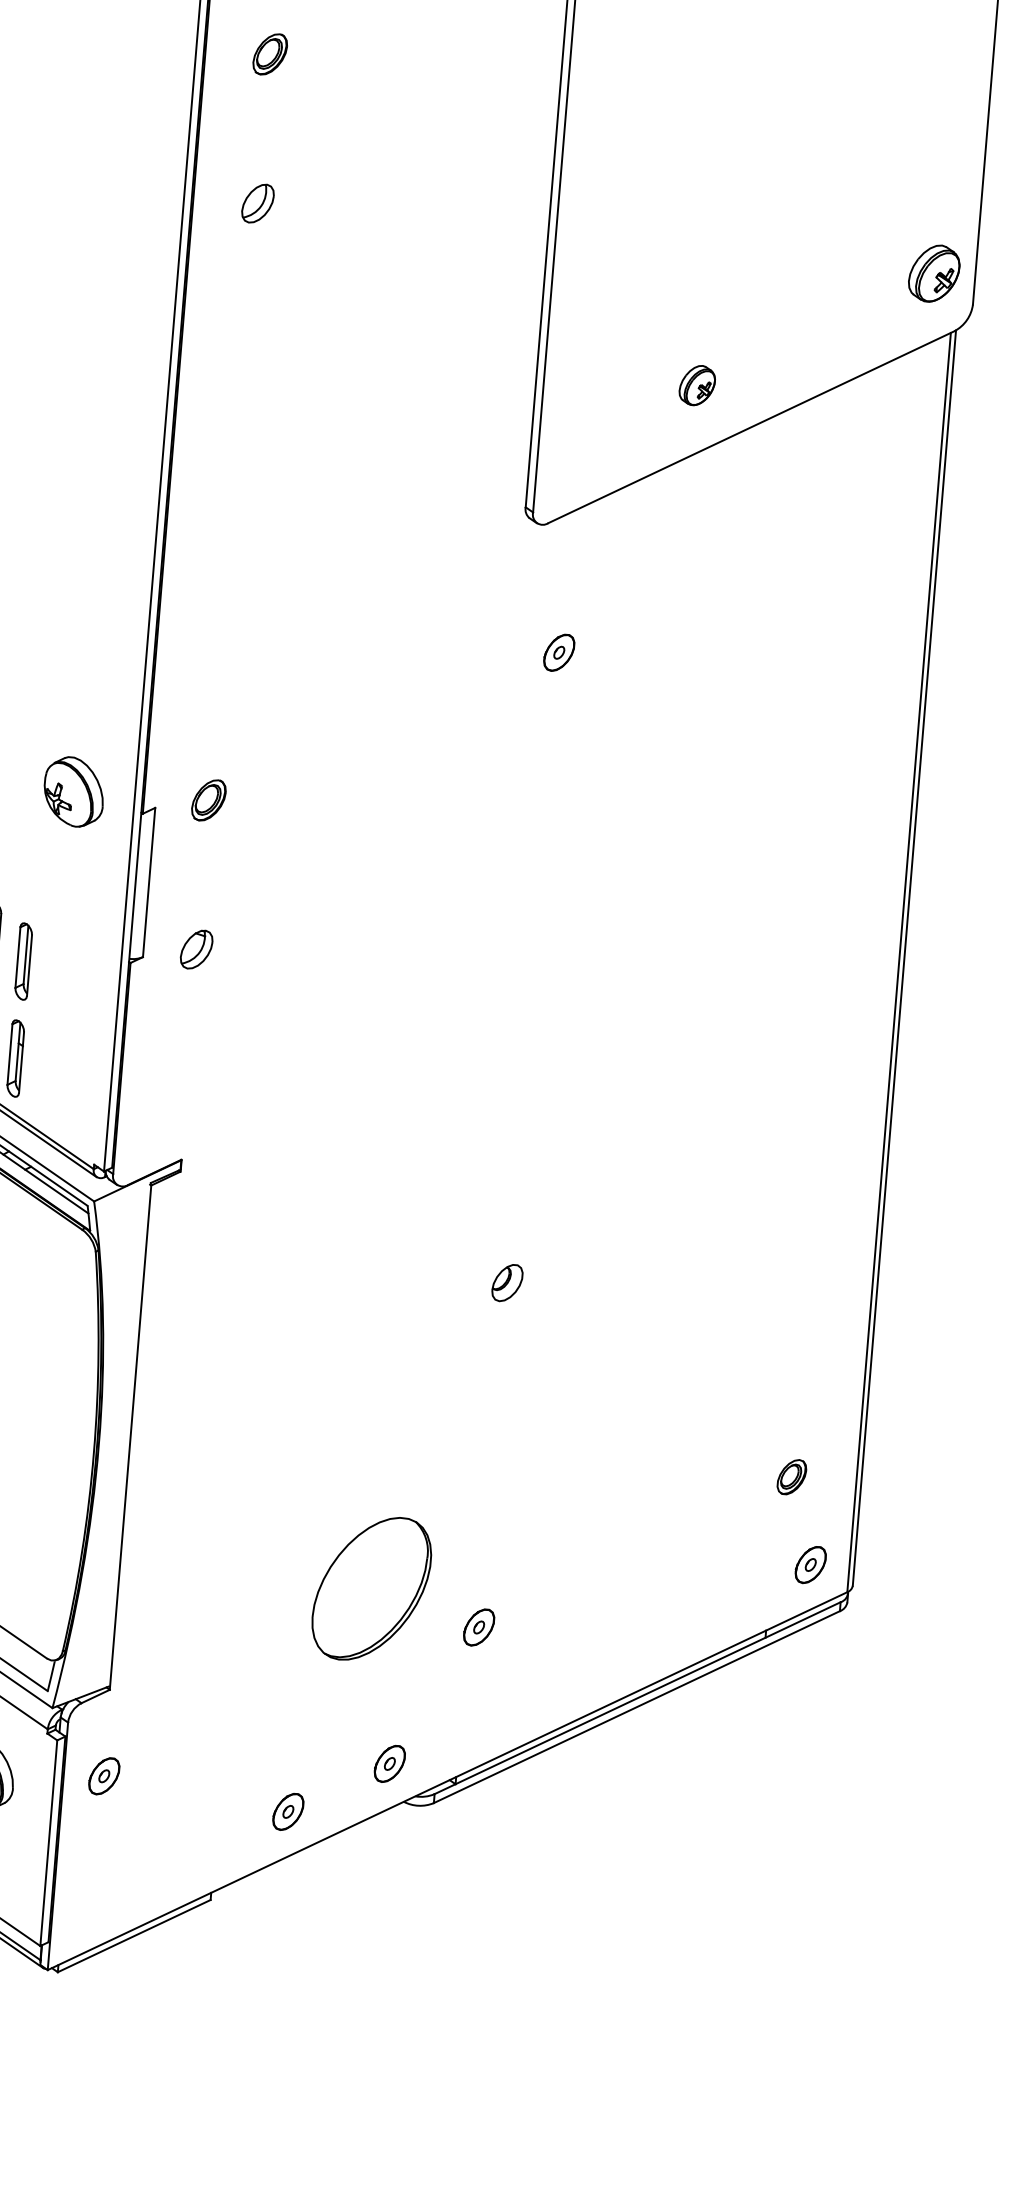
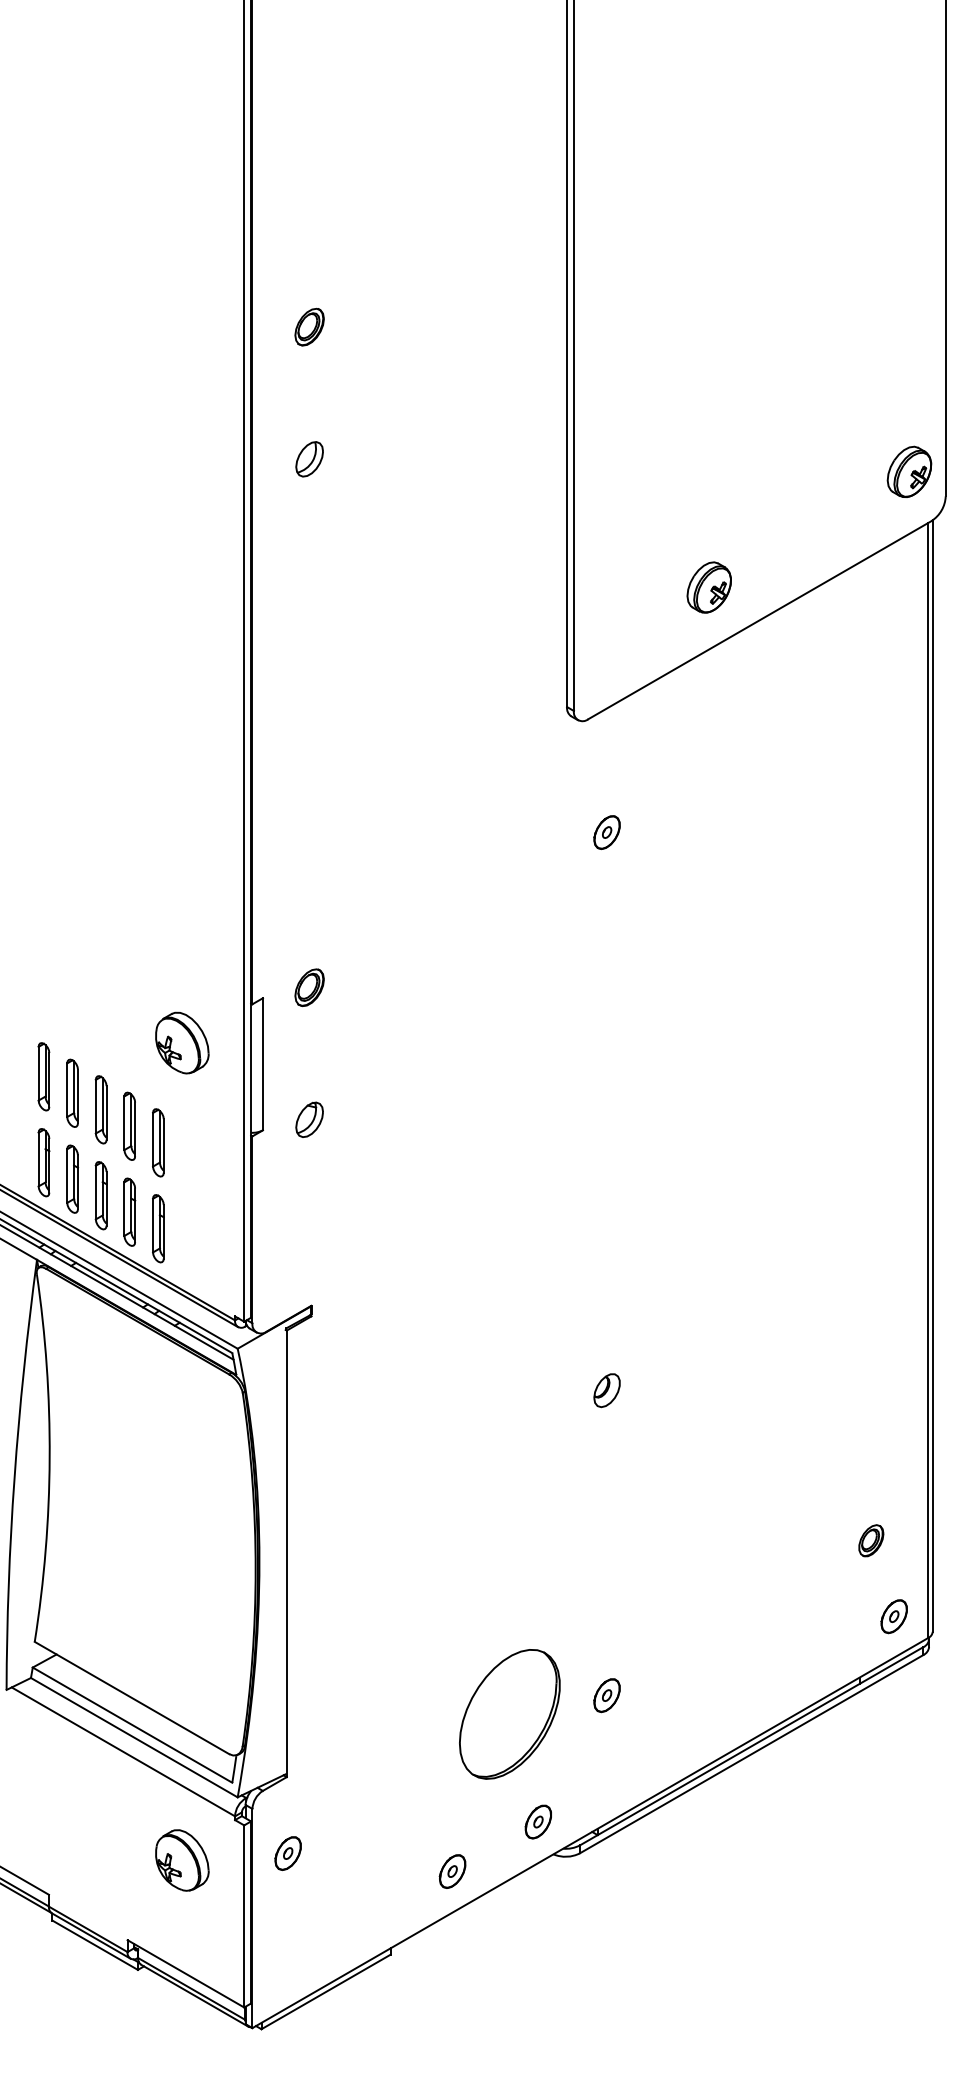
part: (696, 385) -> (708, 587), size x1.43
part: (74, 791) -> (182, 1042), moved
part: (371, 1588) -> (509, 1714), moved

